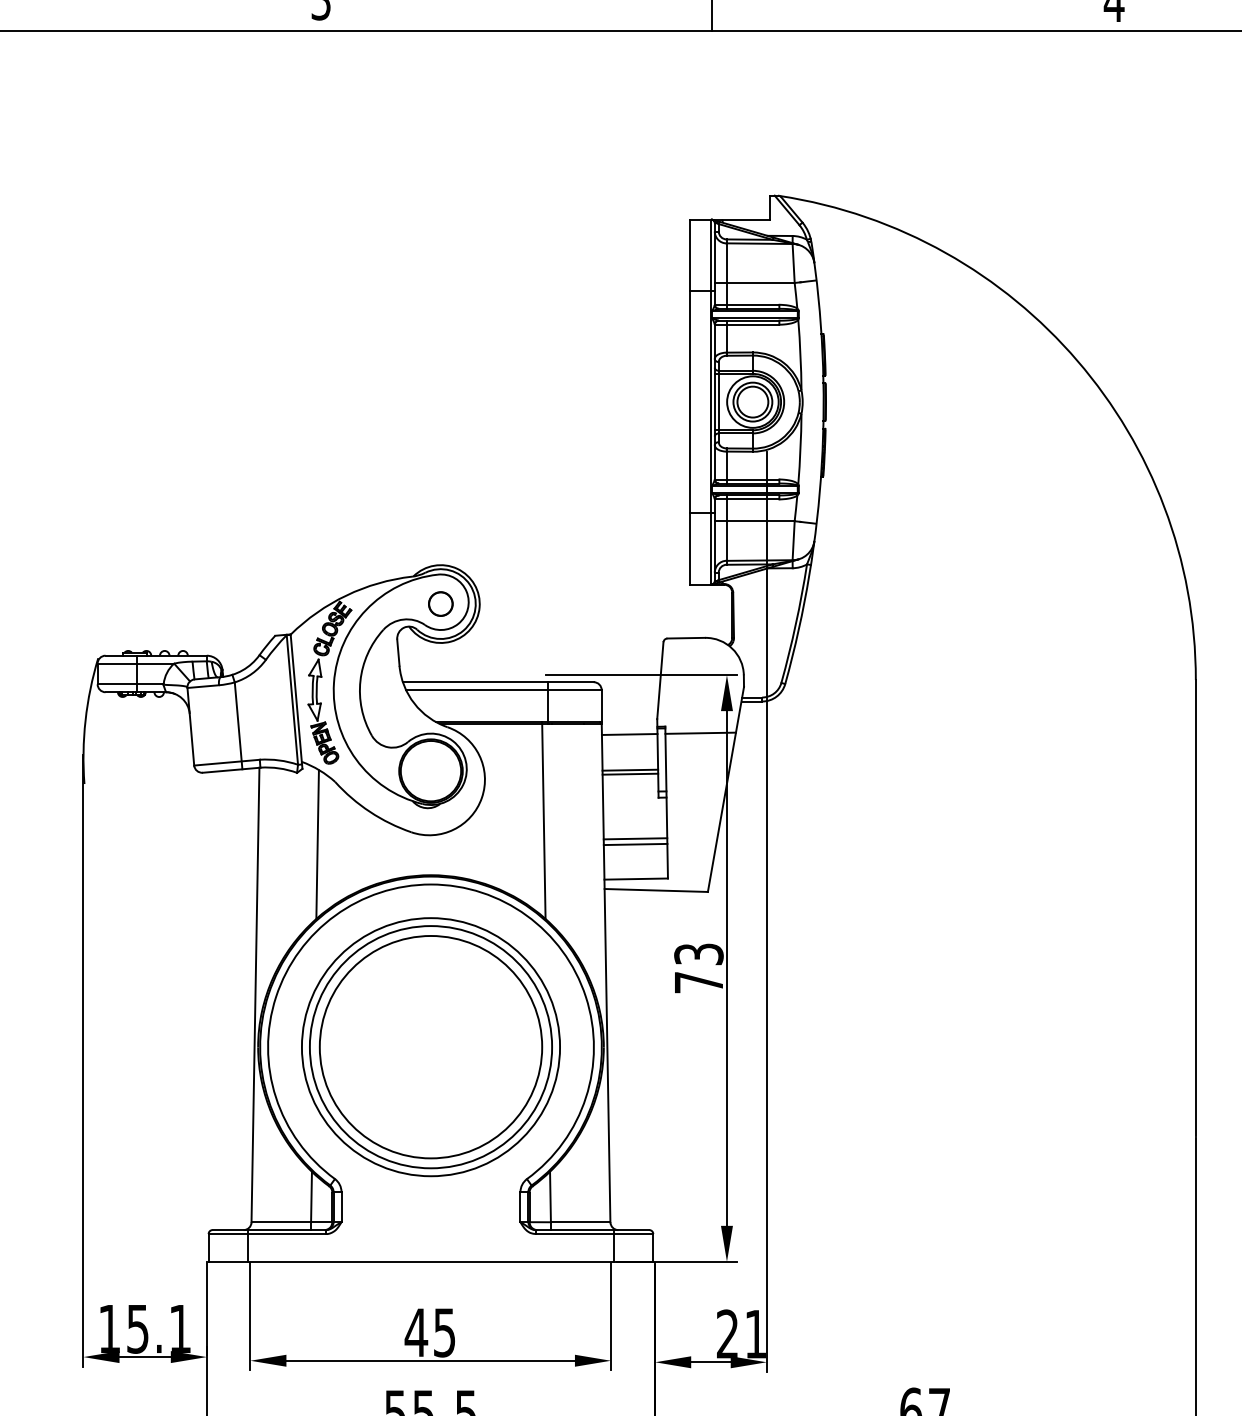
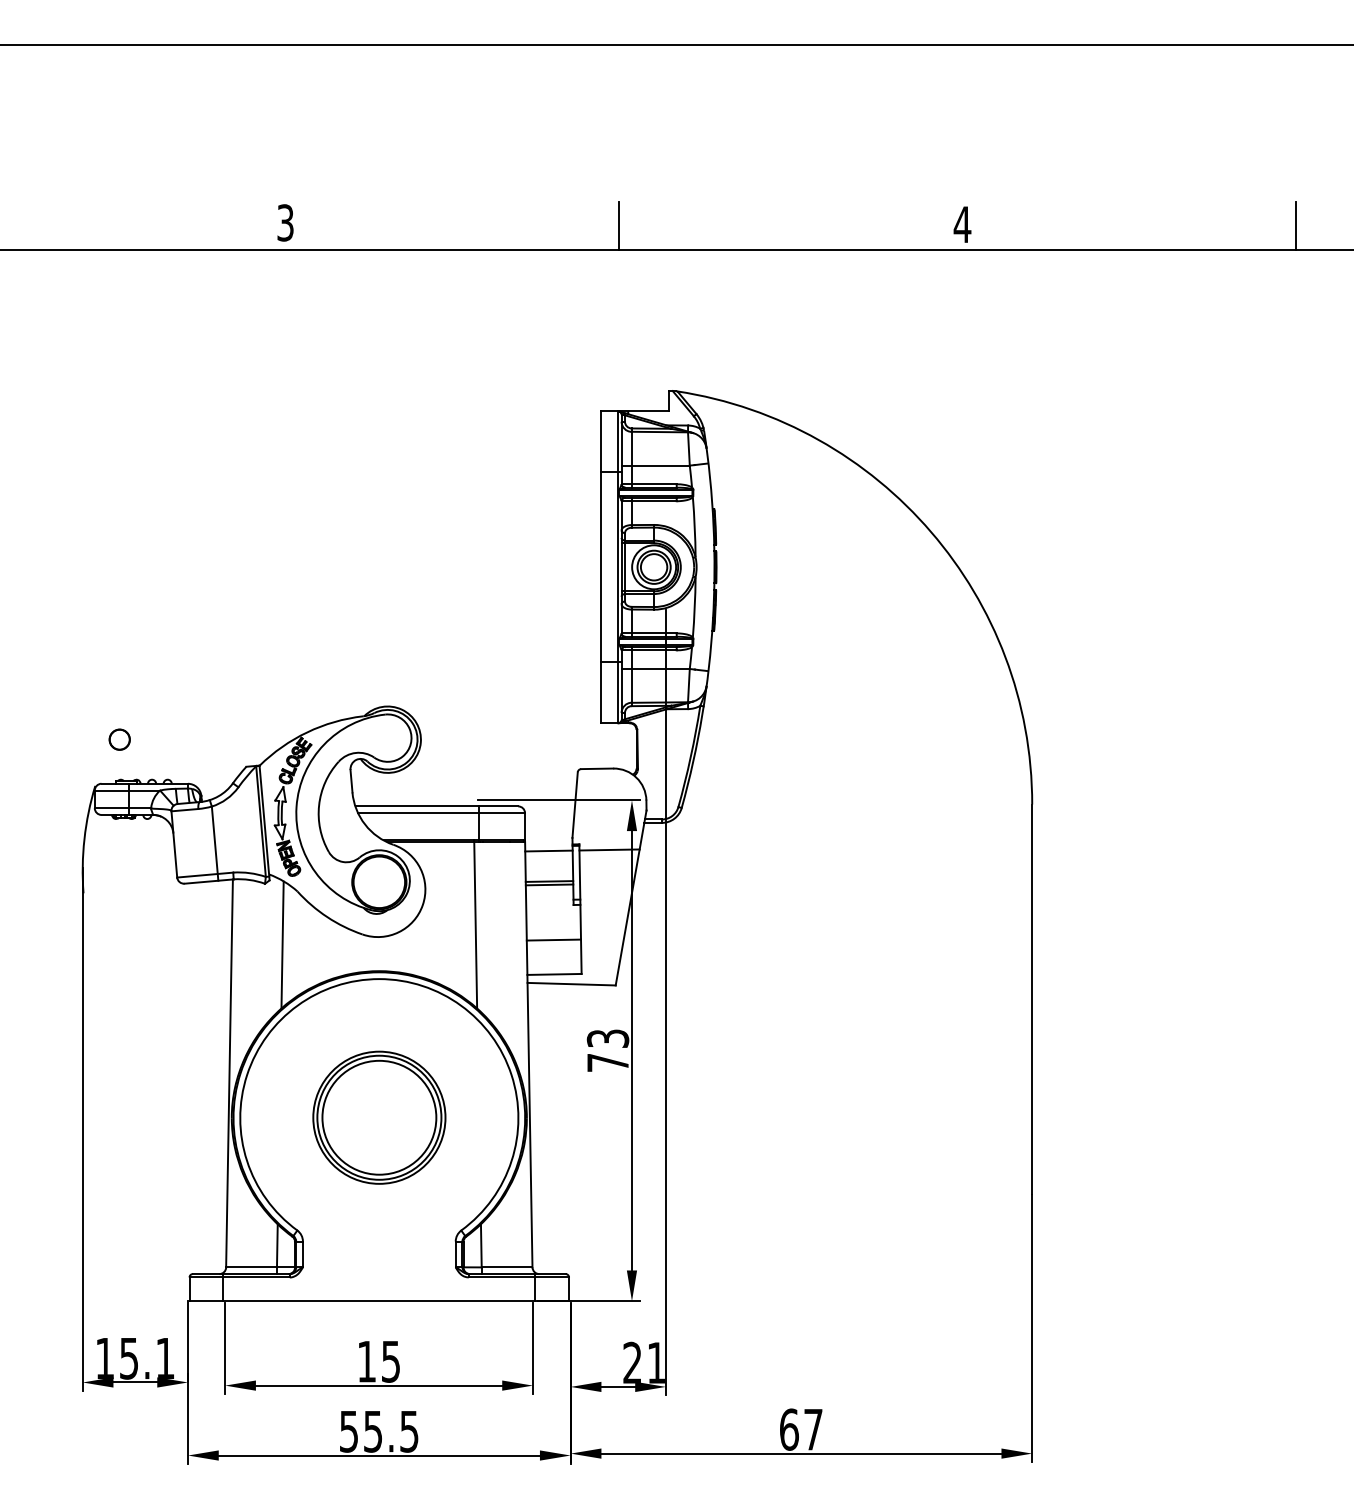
circle: (440, 603) -> (119, 739), moved
line: (635, 843) -> (553, 944), removed
part: (431, 1046) -> (379, 1117), size x0.6
text: (415, 1332) -> (366, 1361), 45 -> 15

